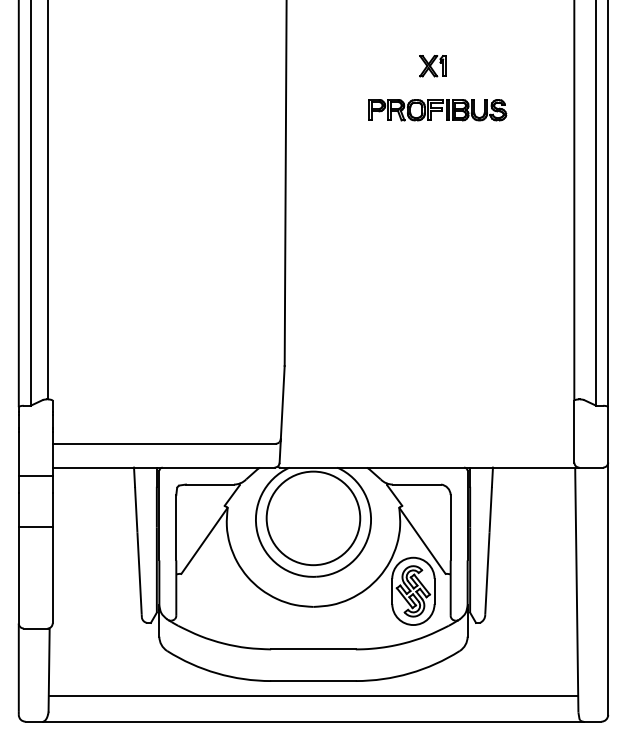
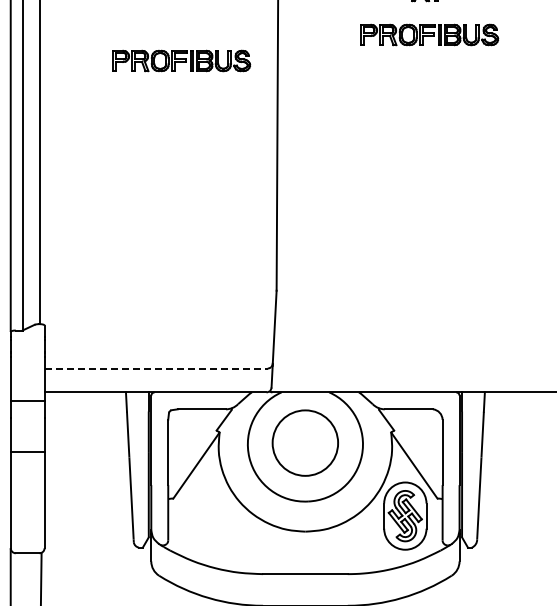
part: (189, 136) -> (181, 61), added
line: (164, 443) -> (156, 368), solid -> dashed
circle: (313, 518) -> (305, 443), size x0.7

